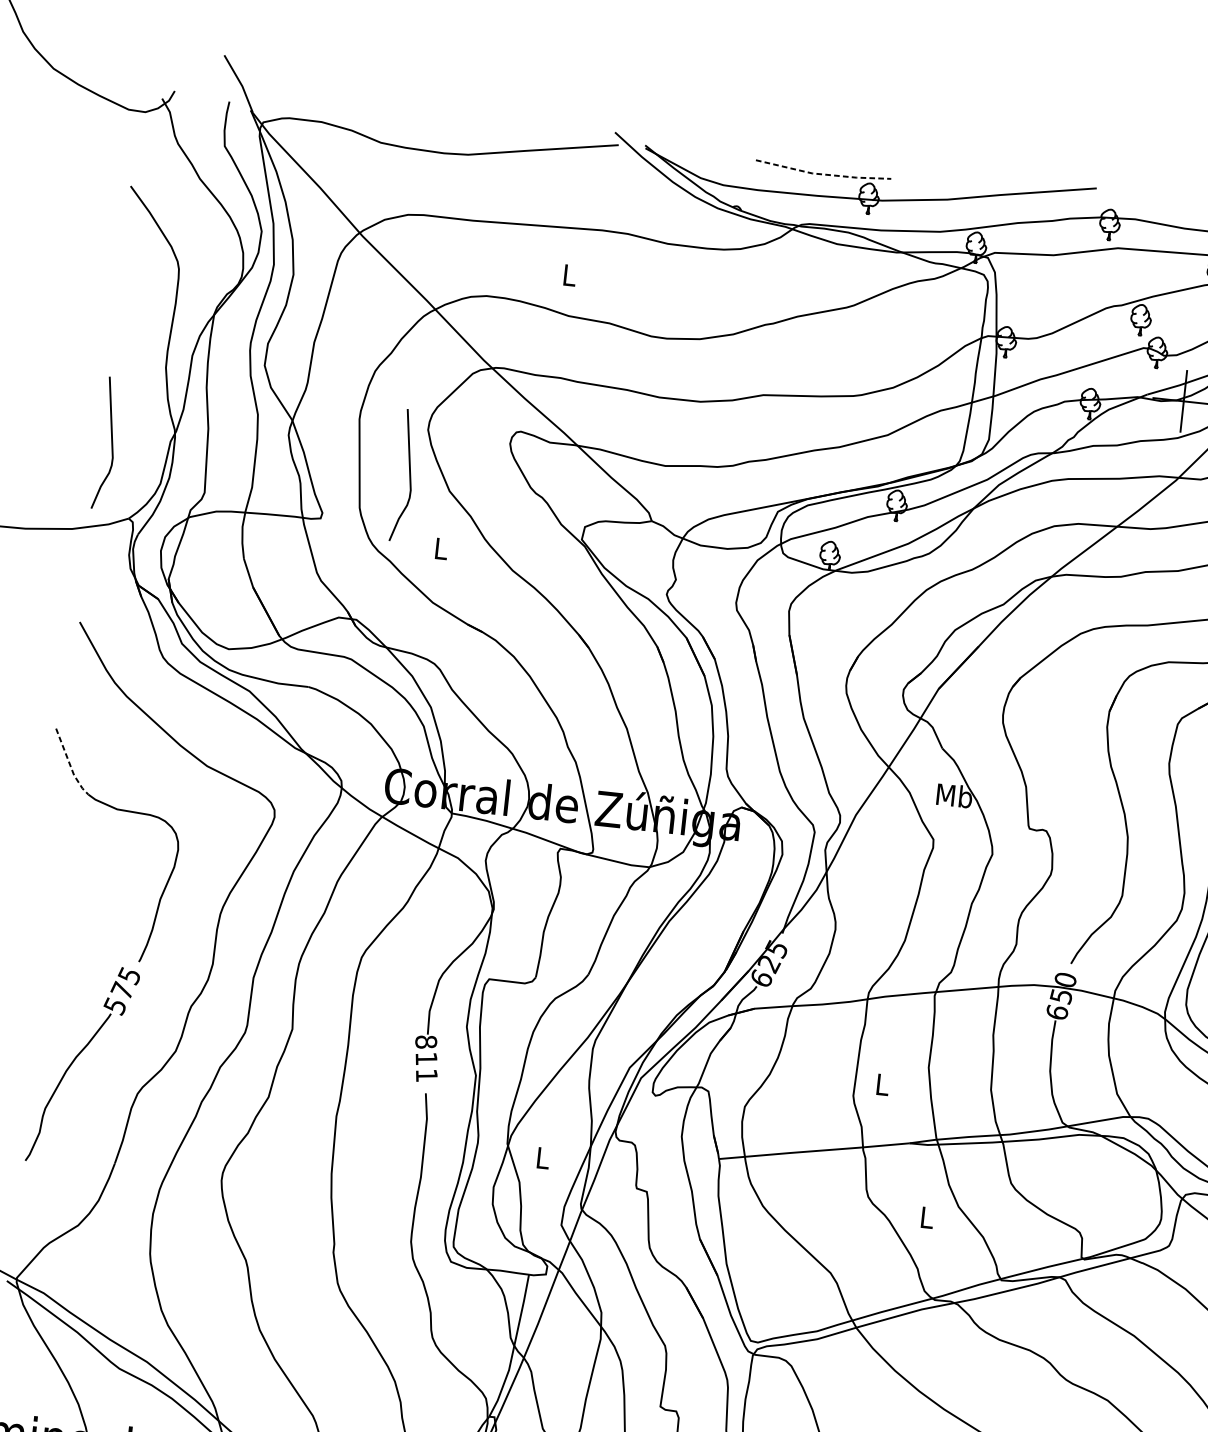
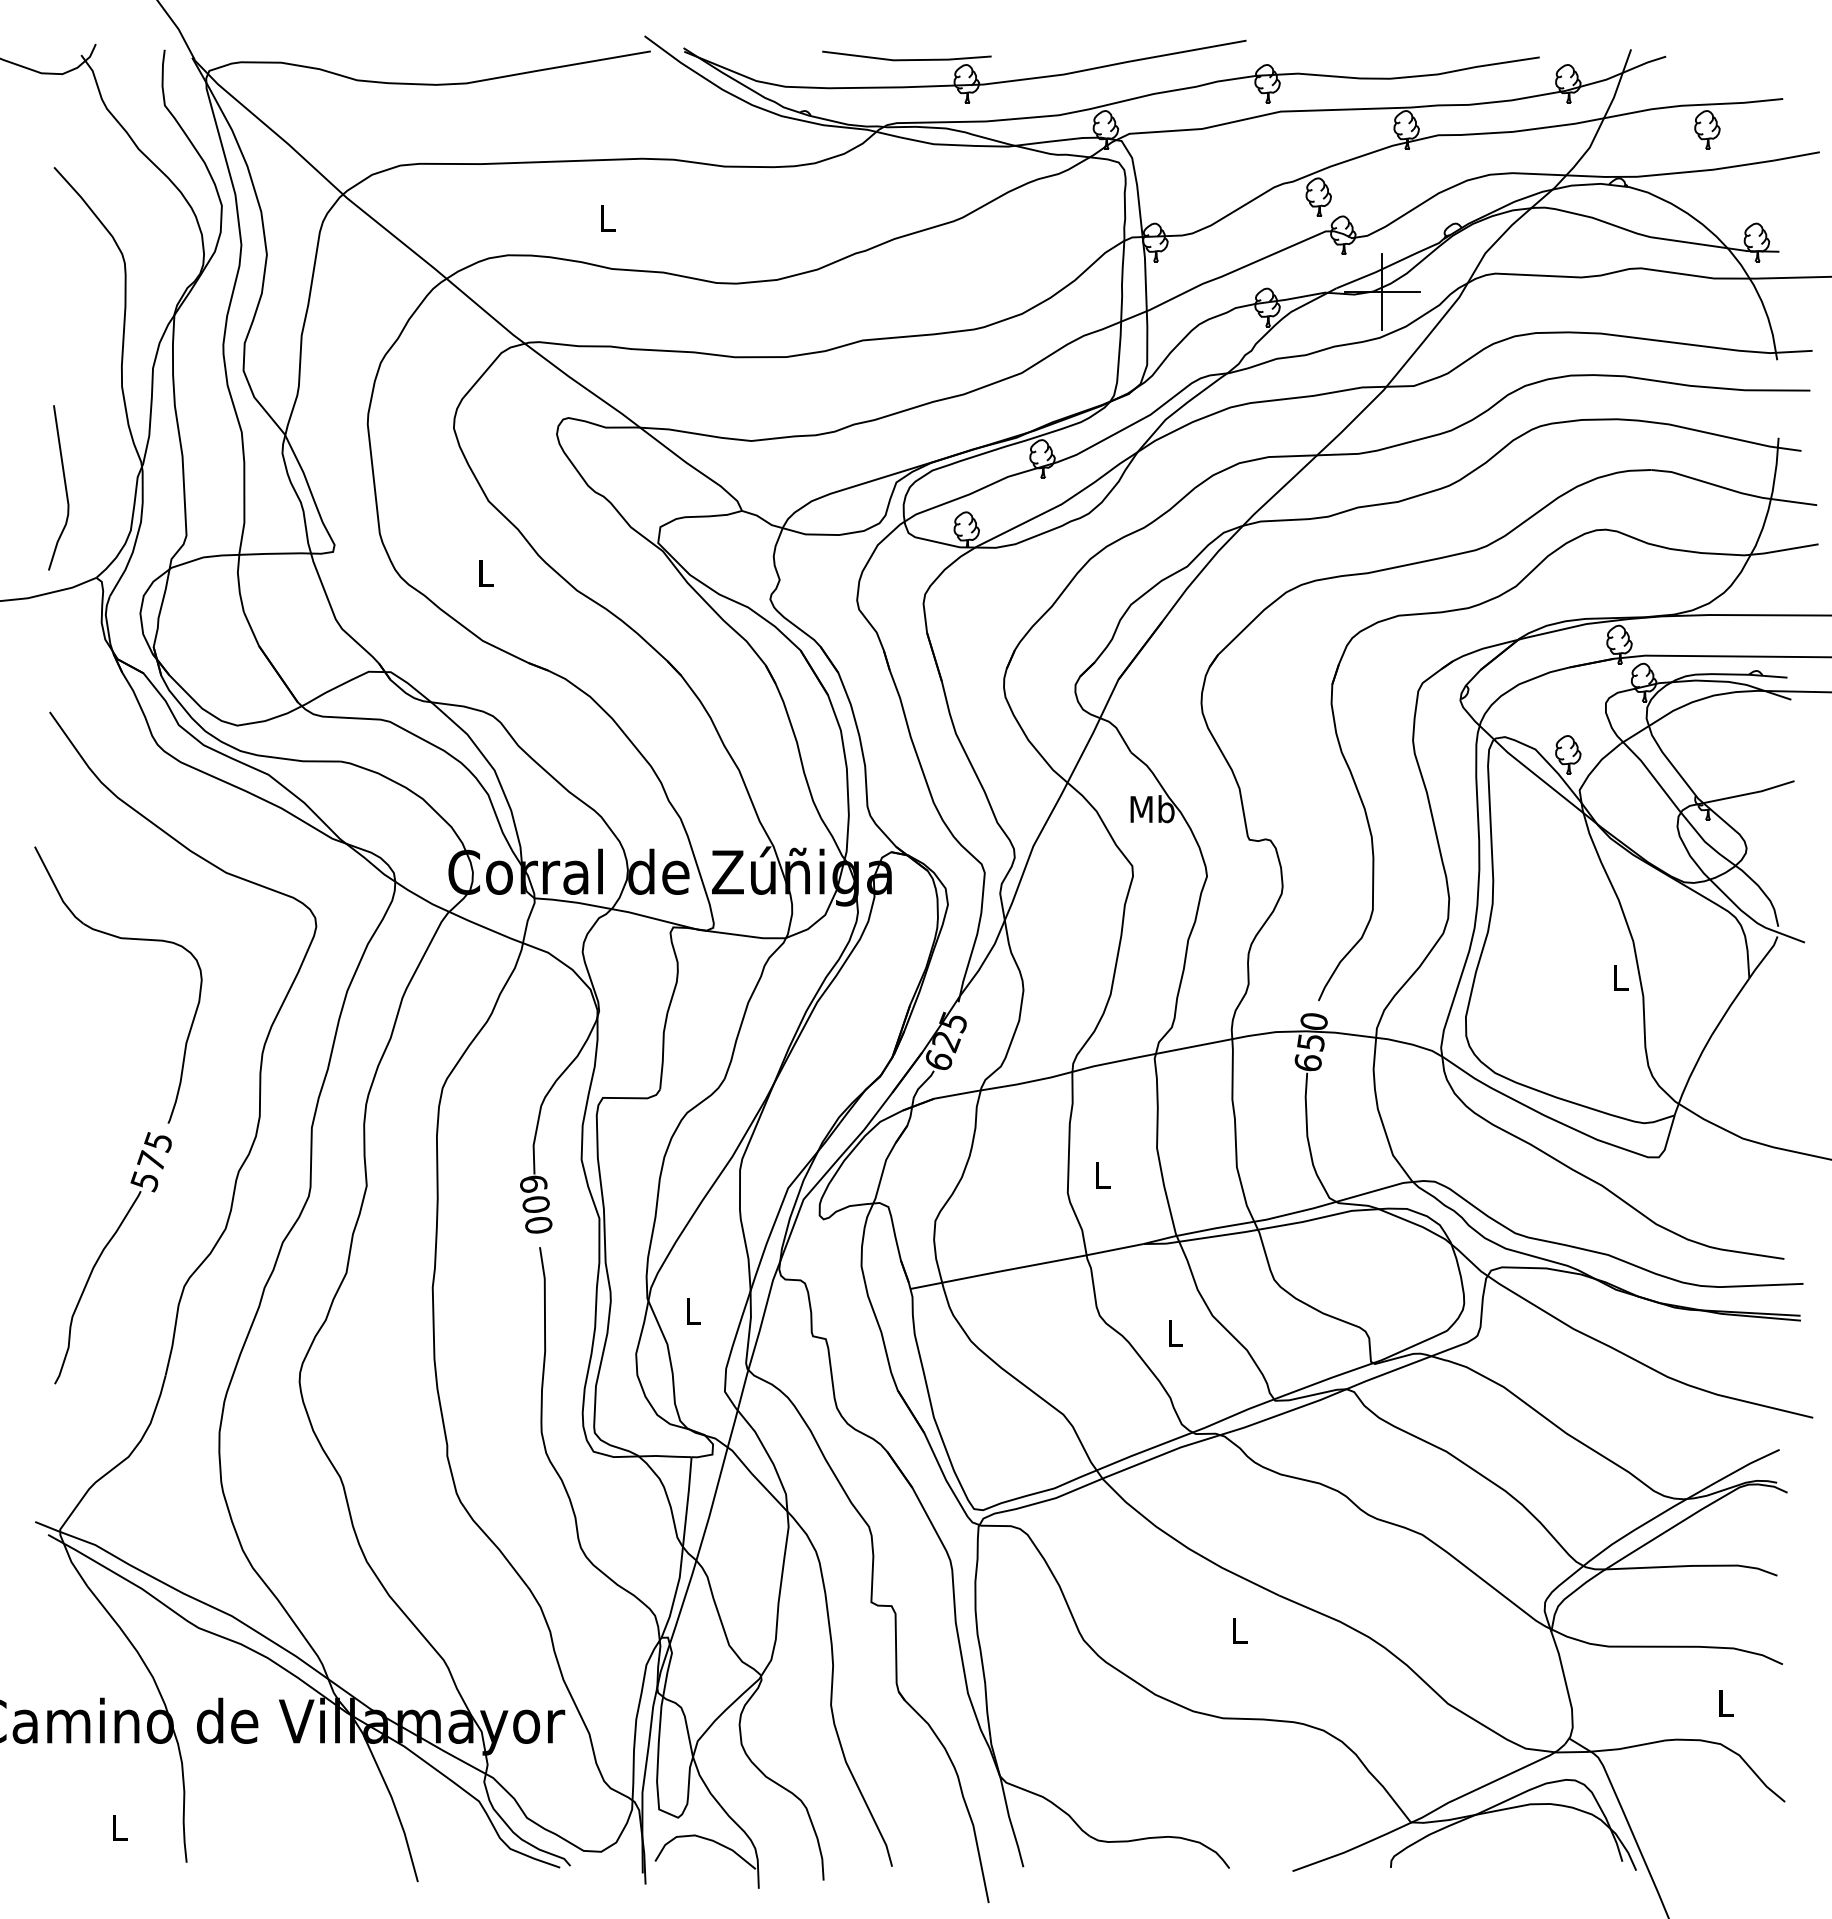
line: (823, 174) -> (907, 60), dashed -> solid
curve: (409, 475) -> (436, 486), removed
line: (69, 763) -> (56, 888), dashed -> solid
text: (425, 1058) -> (535, 1204), 811 -> 600

